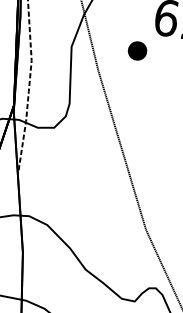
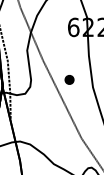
part: (137, 50) -> (69, 79), moved

